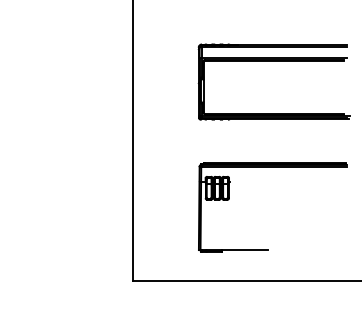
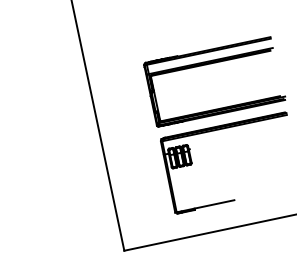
part: (273, 61) -> (210, 64), moved

